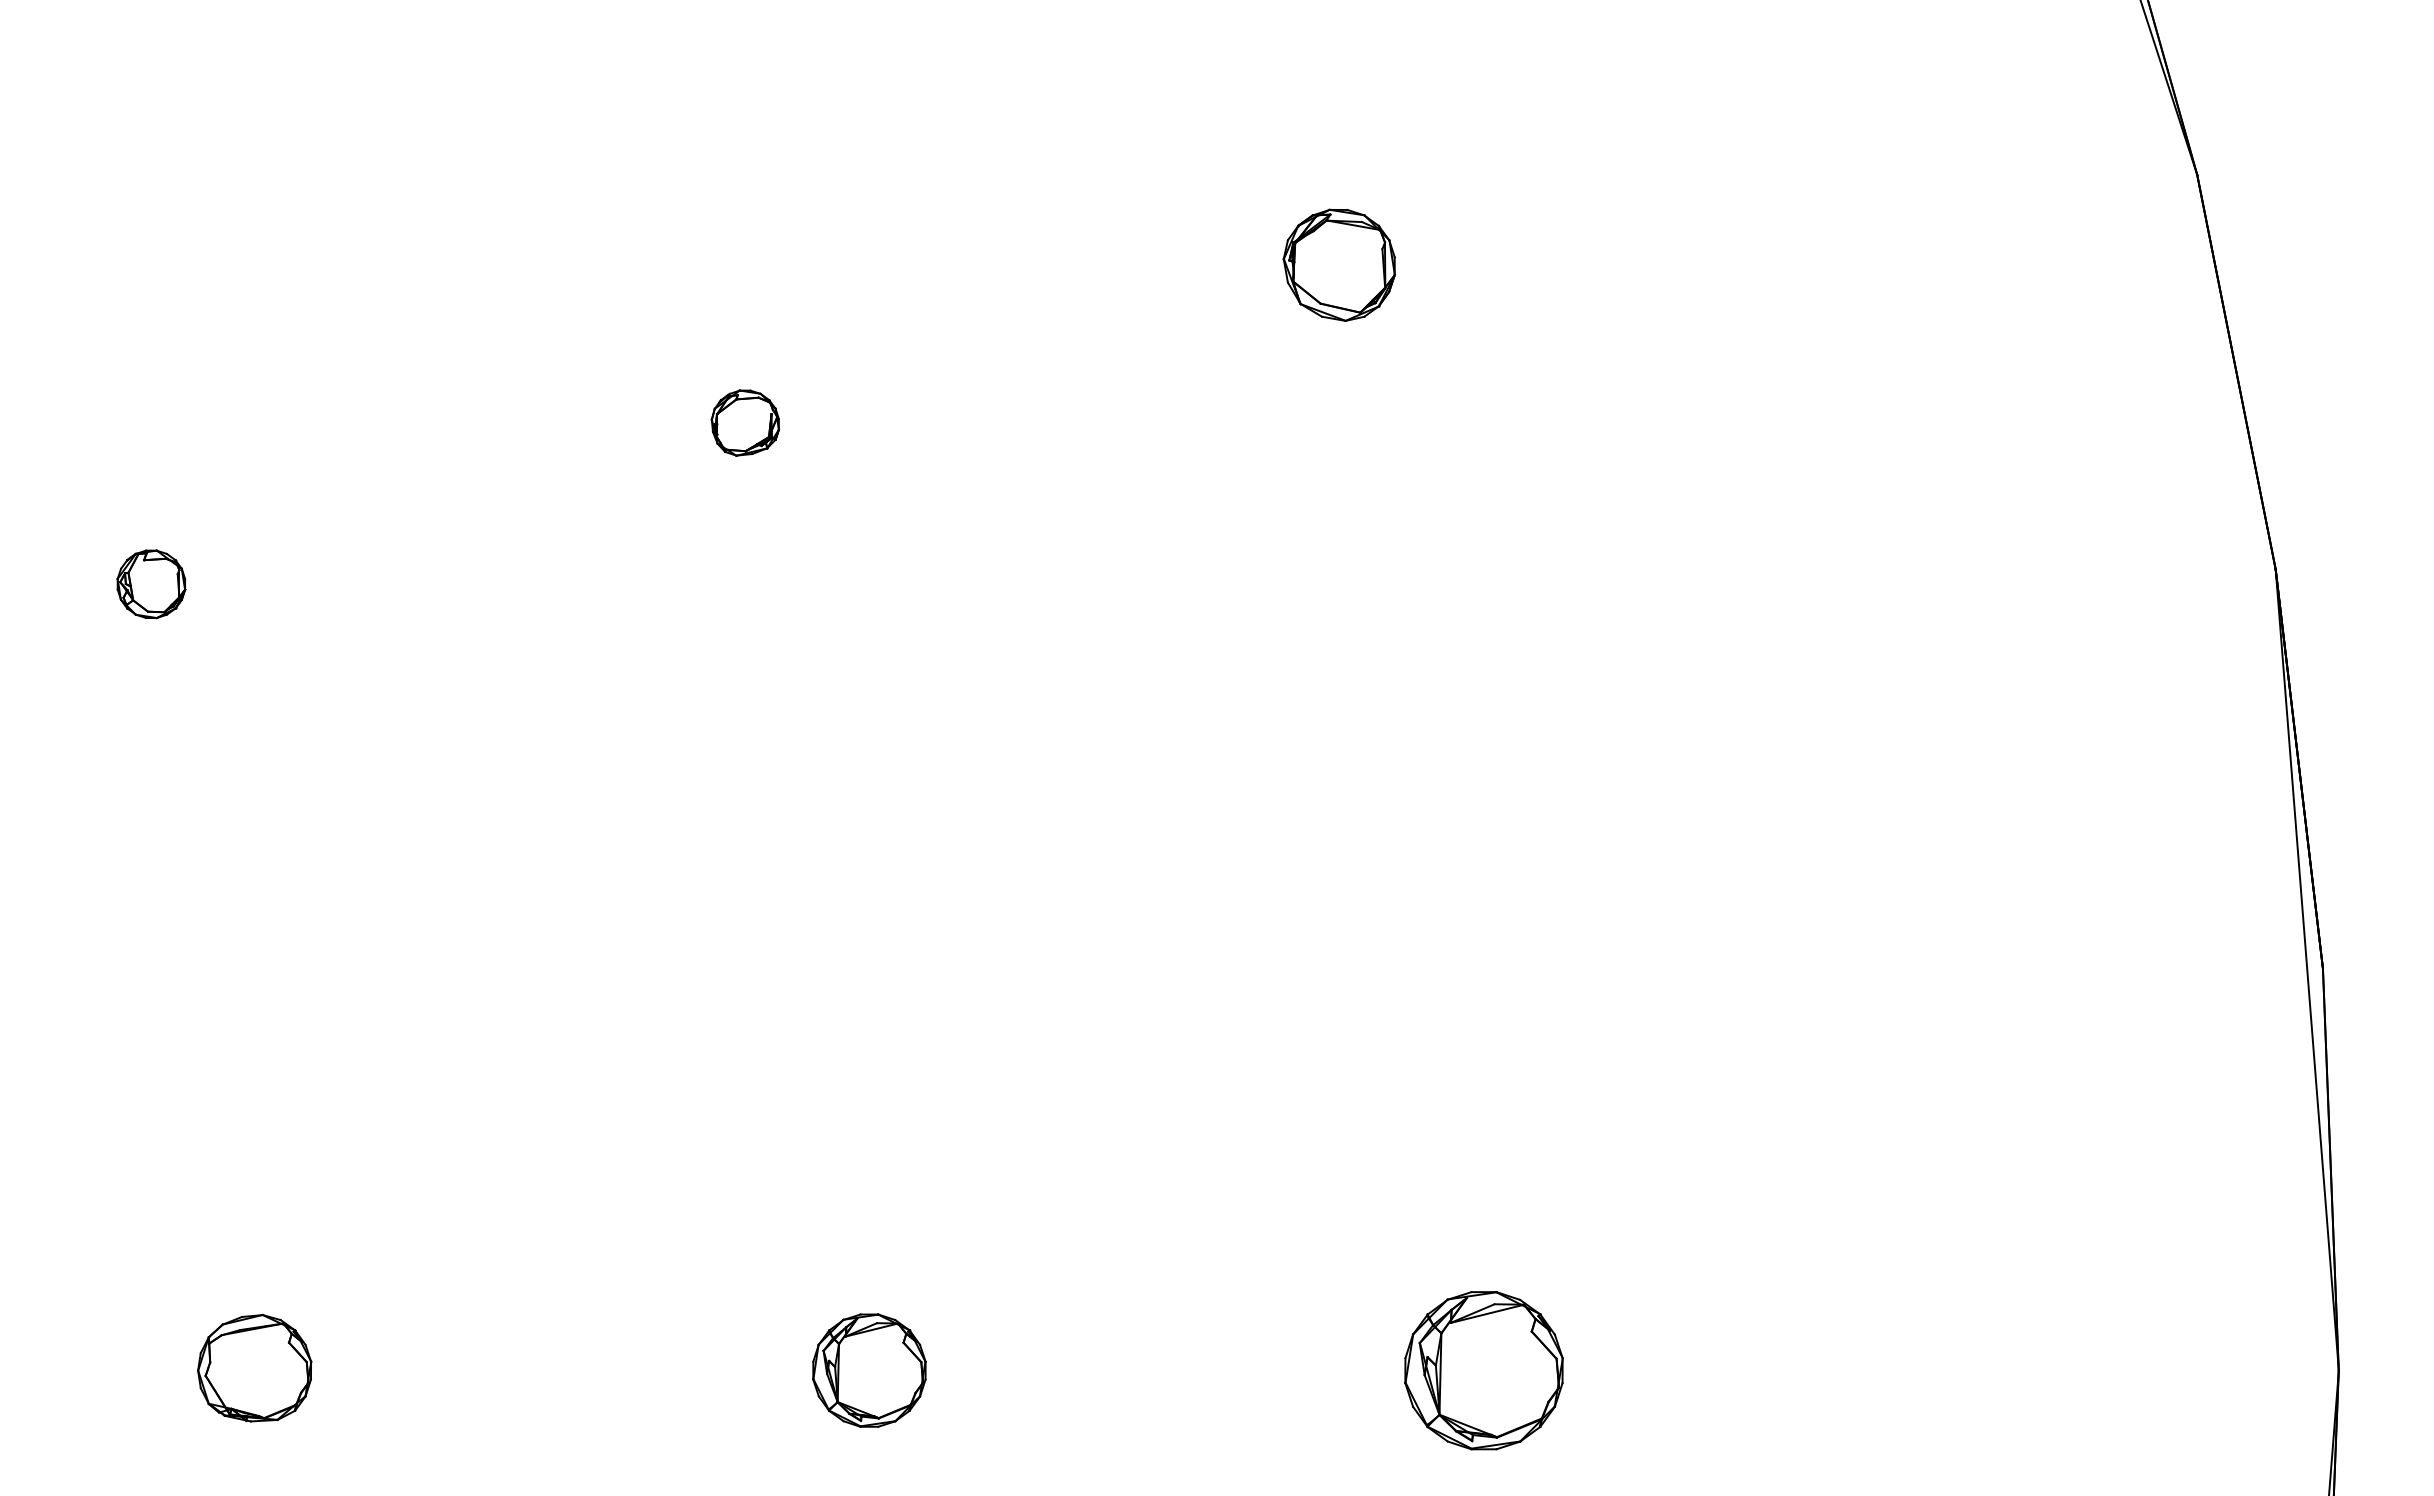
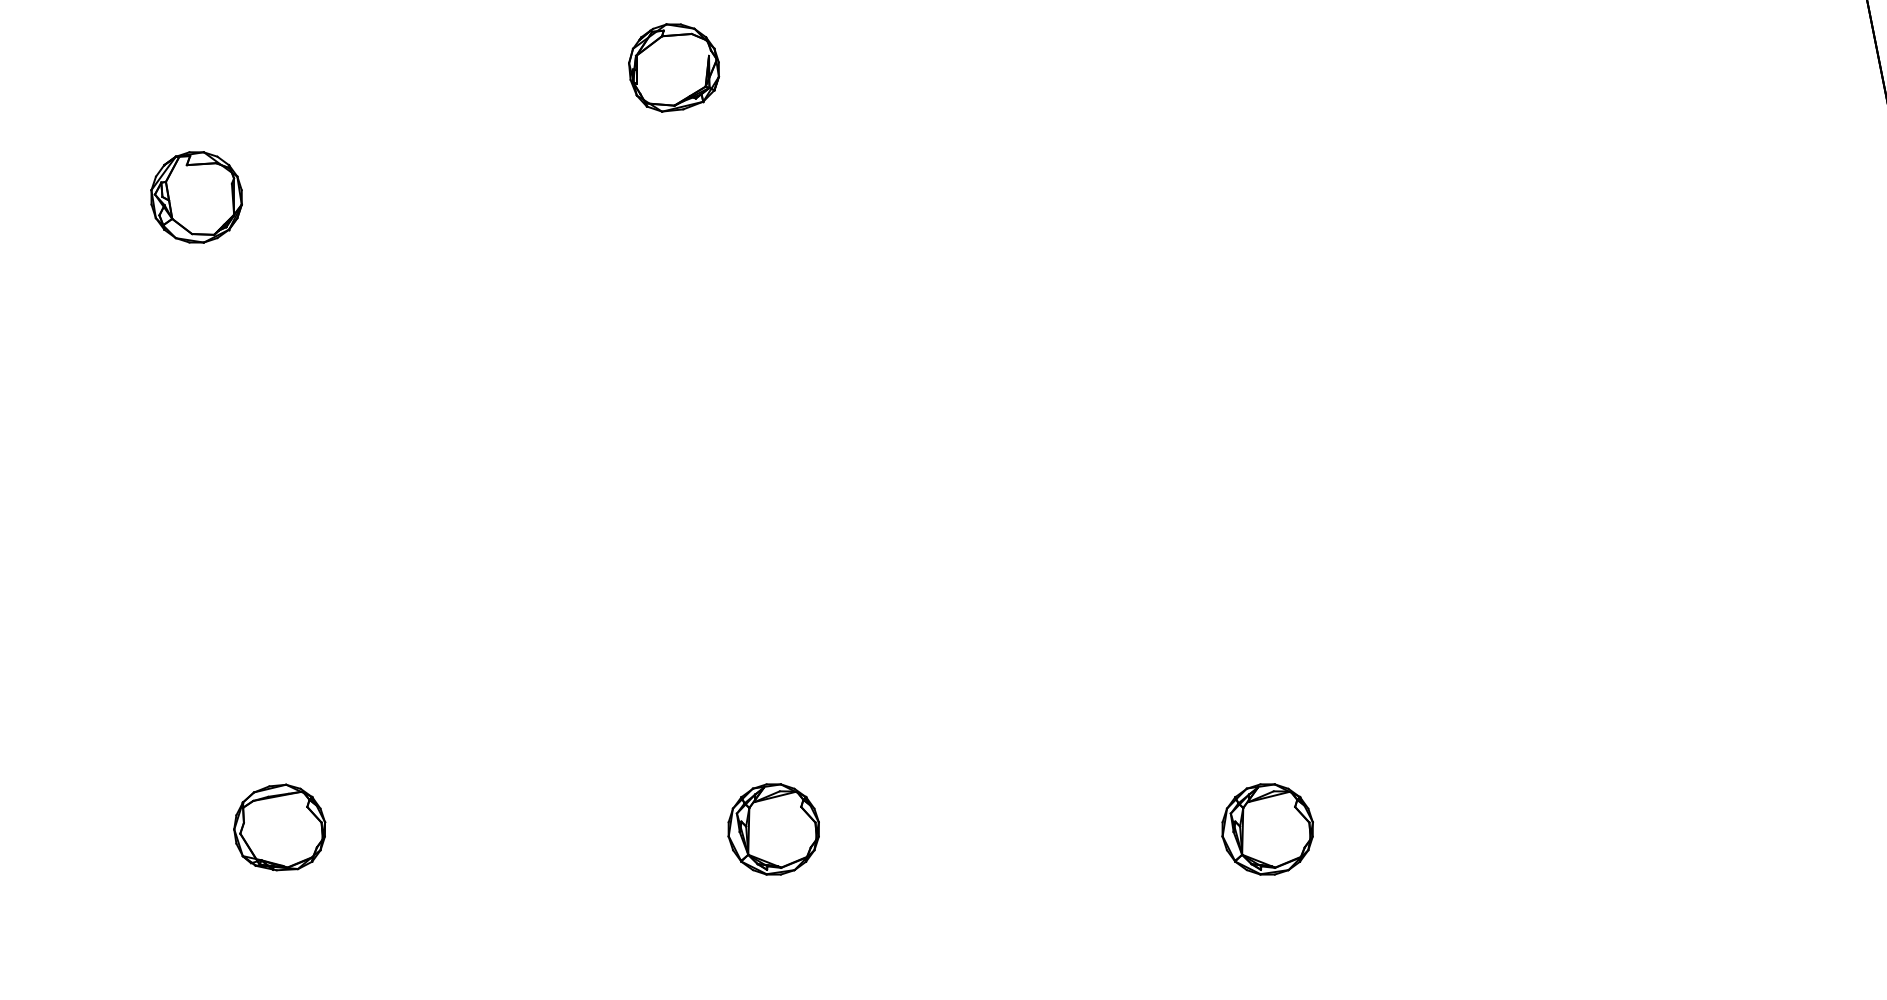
part: (745, 422) -> (674, 67), size x1.67
part: (151, 584) -> (196, 197), size x1.67
part: (1483, 1370) -> (1267, 829), size x0.71

